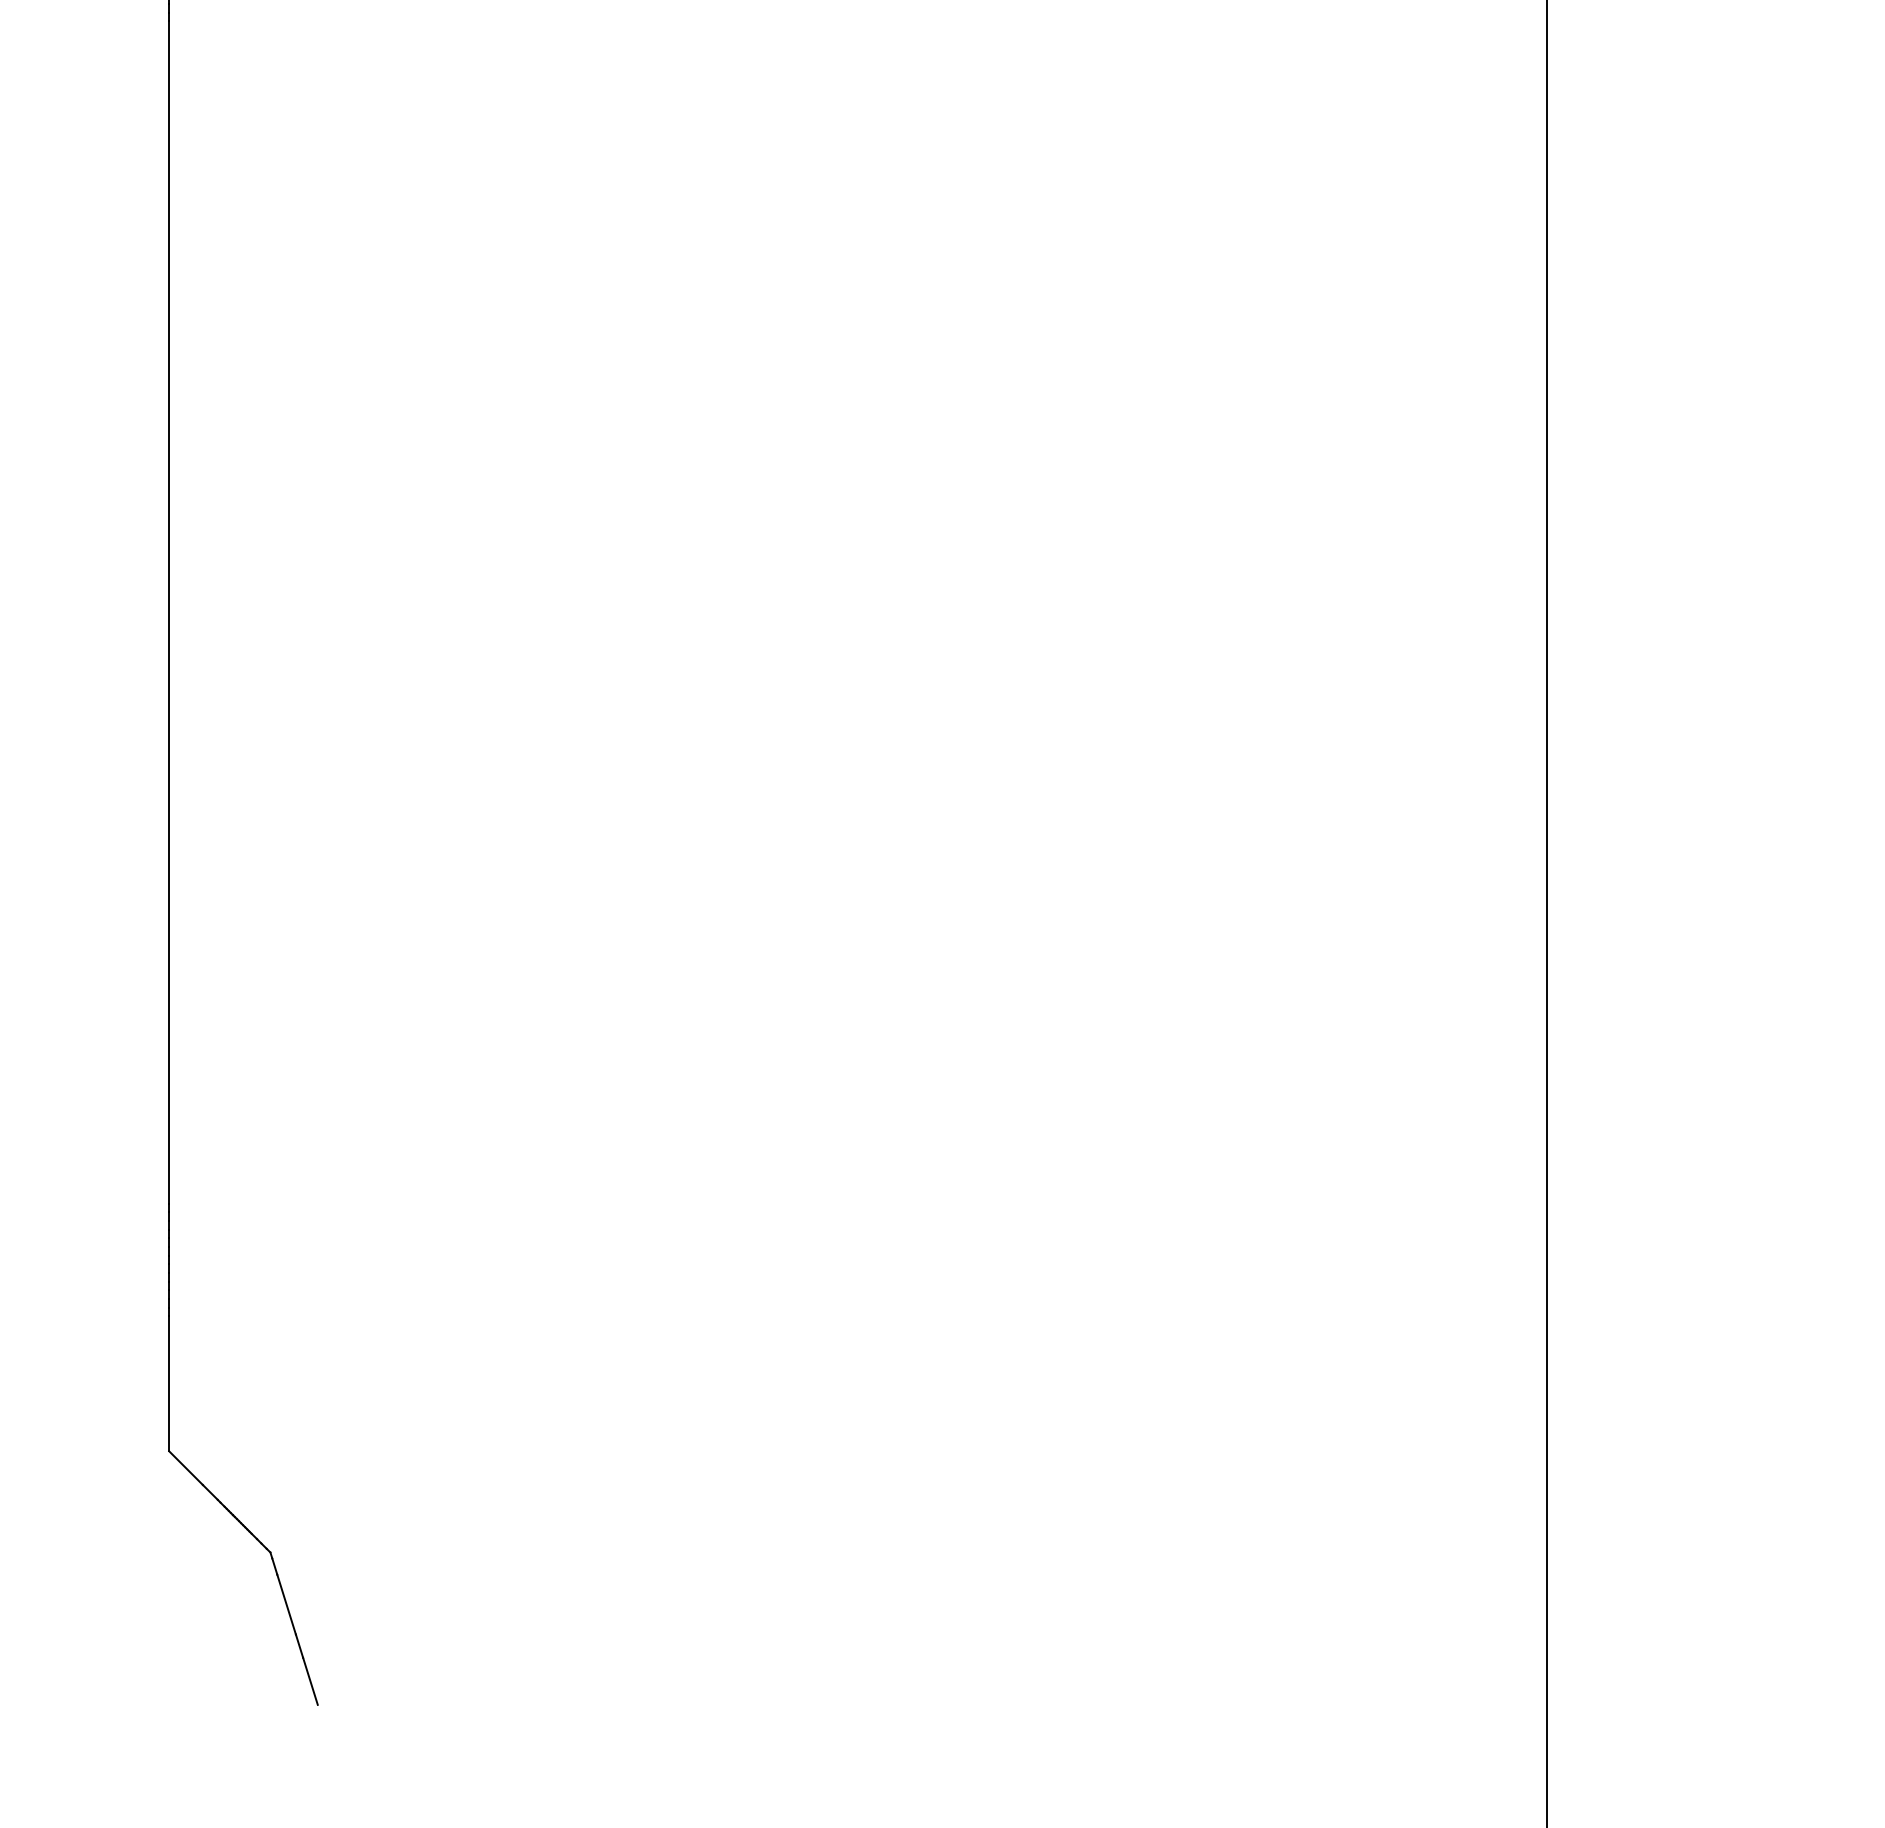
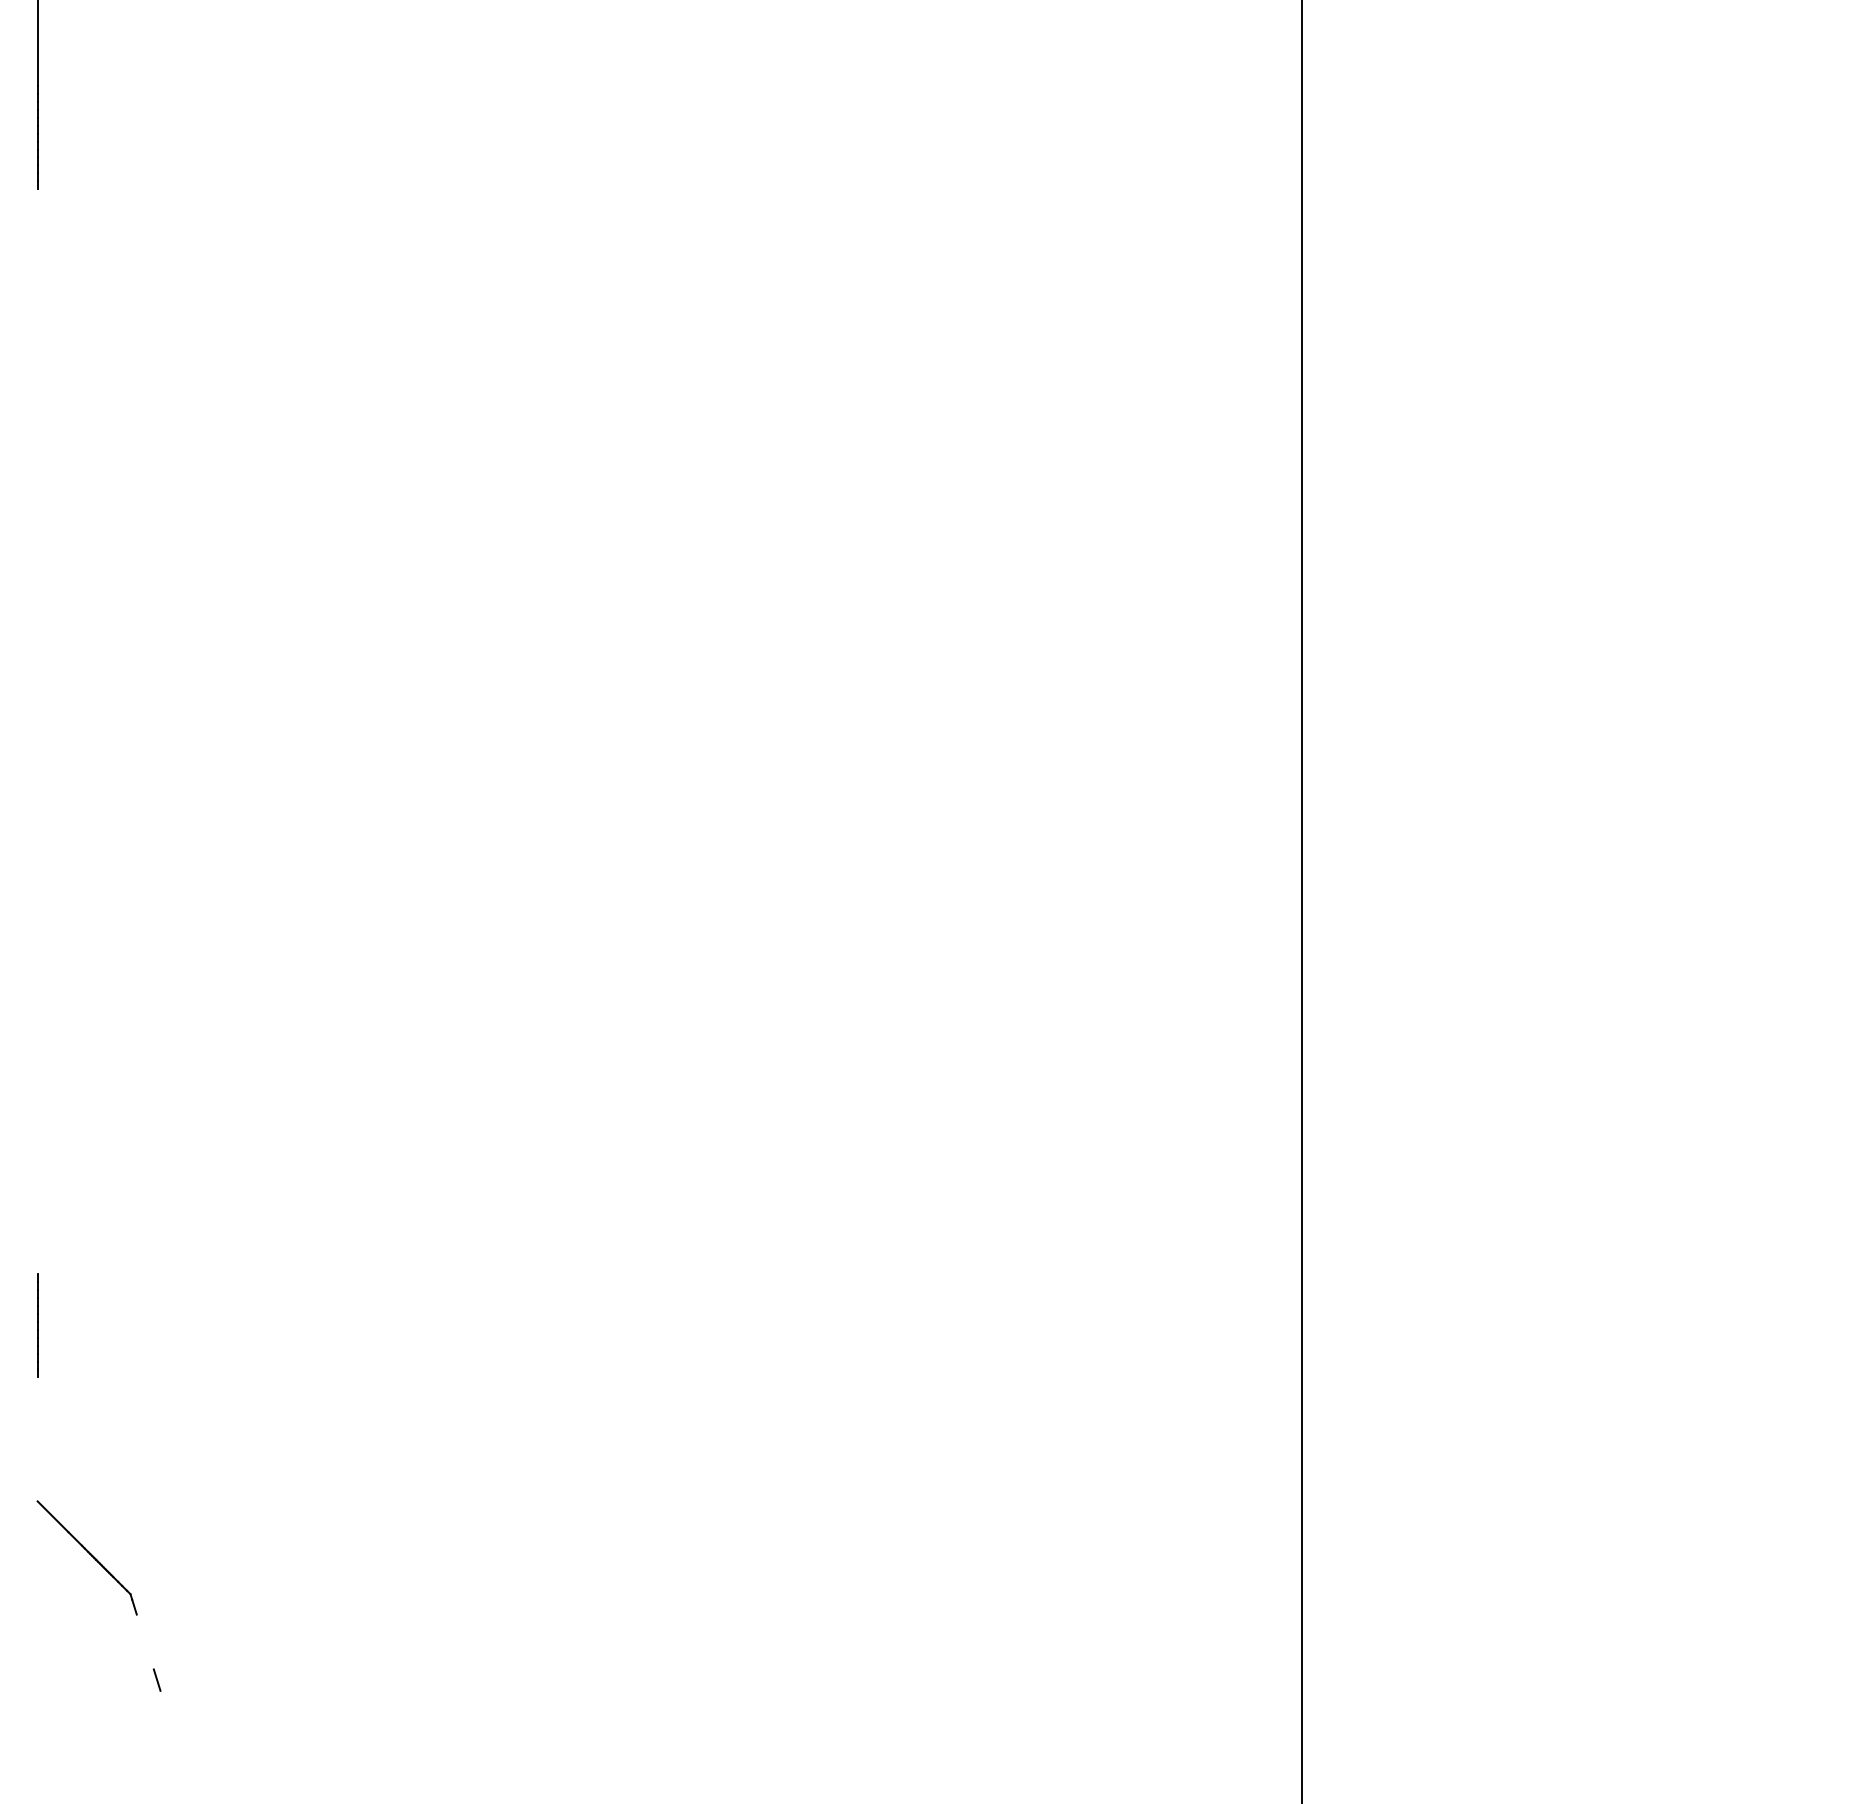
line: (169, 612) -> (37, 731), removed
line: (169, 1383) -> (37, 1439), removed
line: (285, 1604) -> (144, 1641), removed
line: (309, 1681) -> (166, 1712), removed

